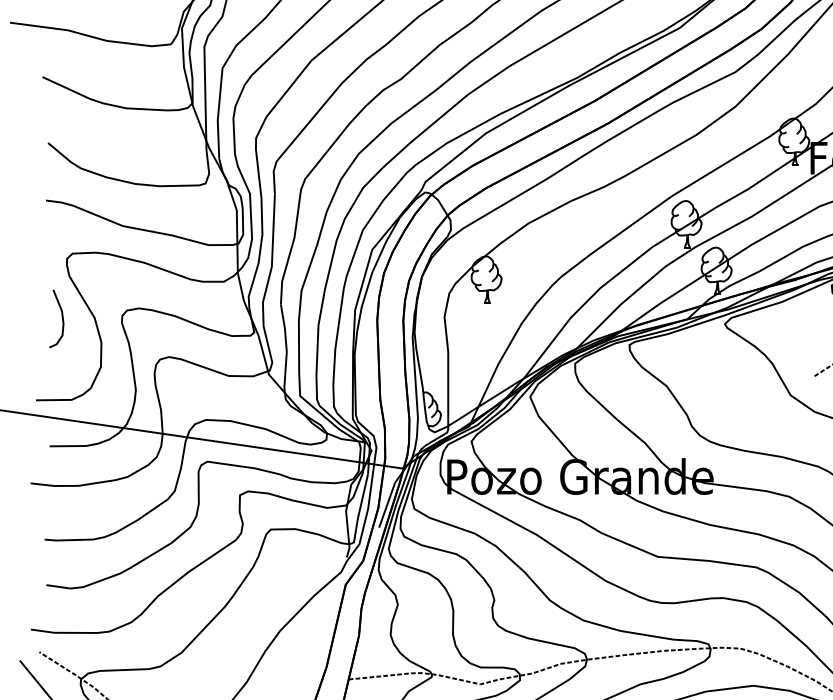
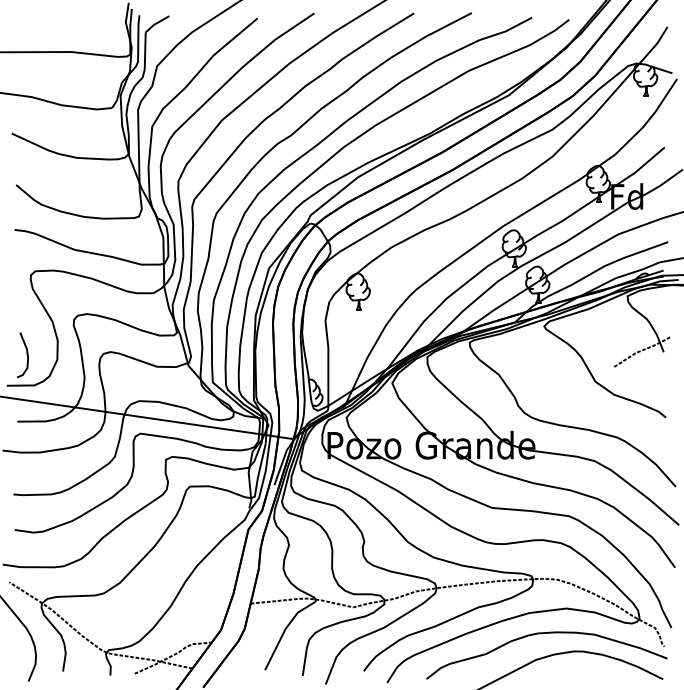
curve: (61, 319) -> (26, 355), moved

